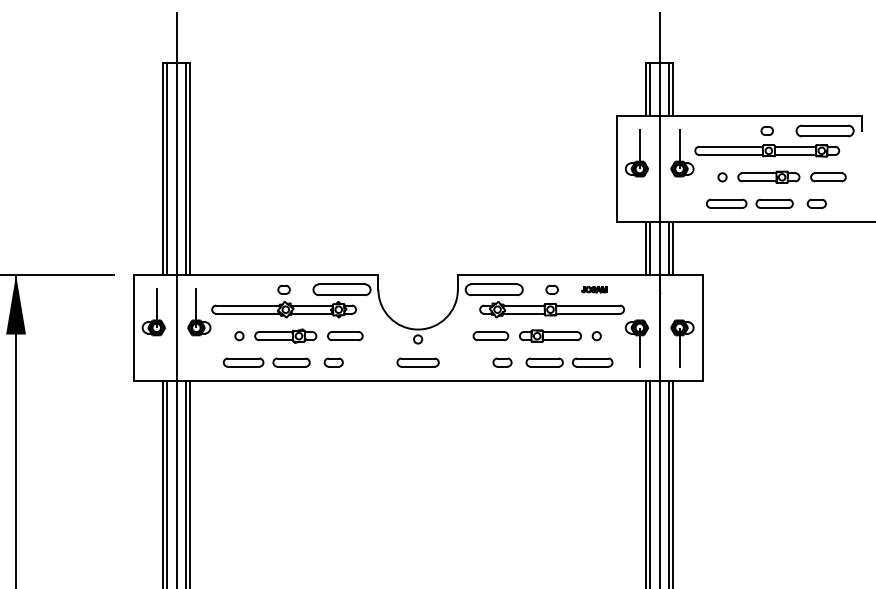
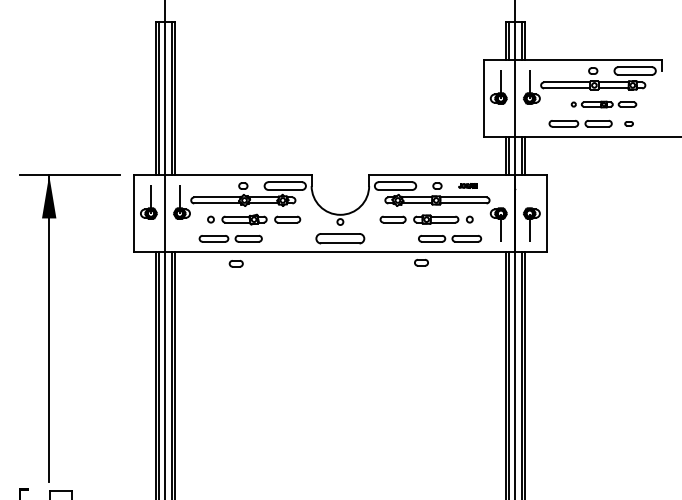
part: (781, 177) -> (603, 104), size x0.7
part: (815, 203) -> (628, 123), size x0.6
part: (332, 362) -> (235, 263), moved
part: (418, 362) -> (340, 238), size x1.6
part: (502, 362) -> (421, 262), moved

